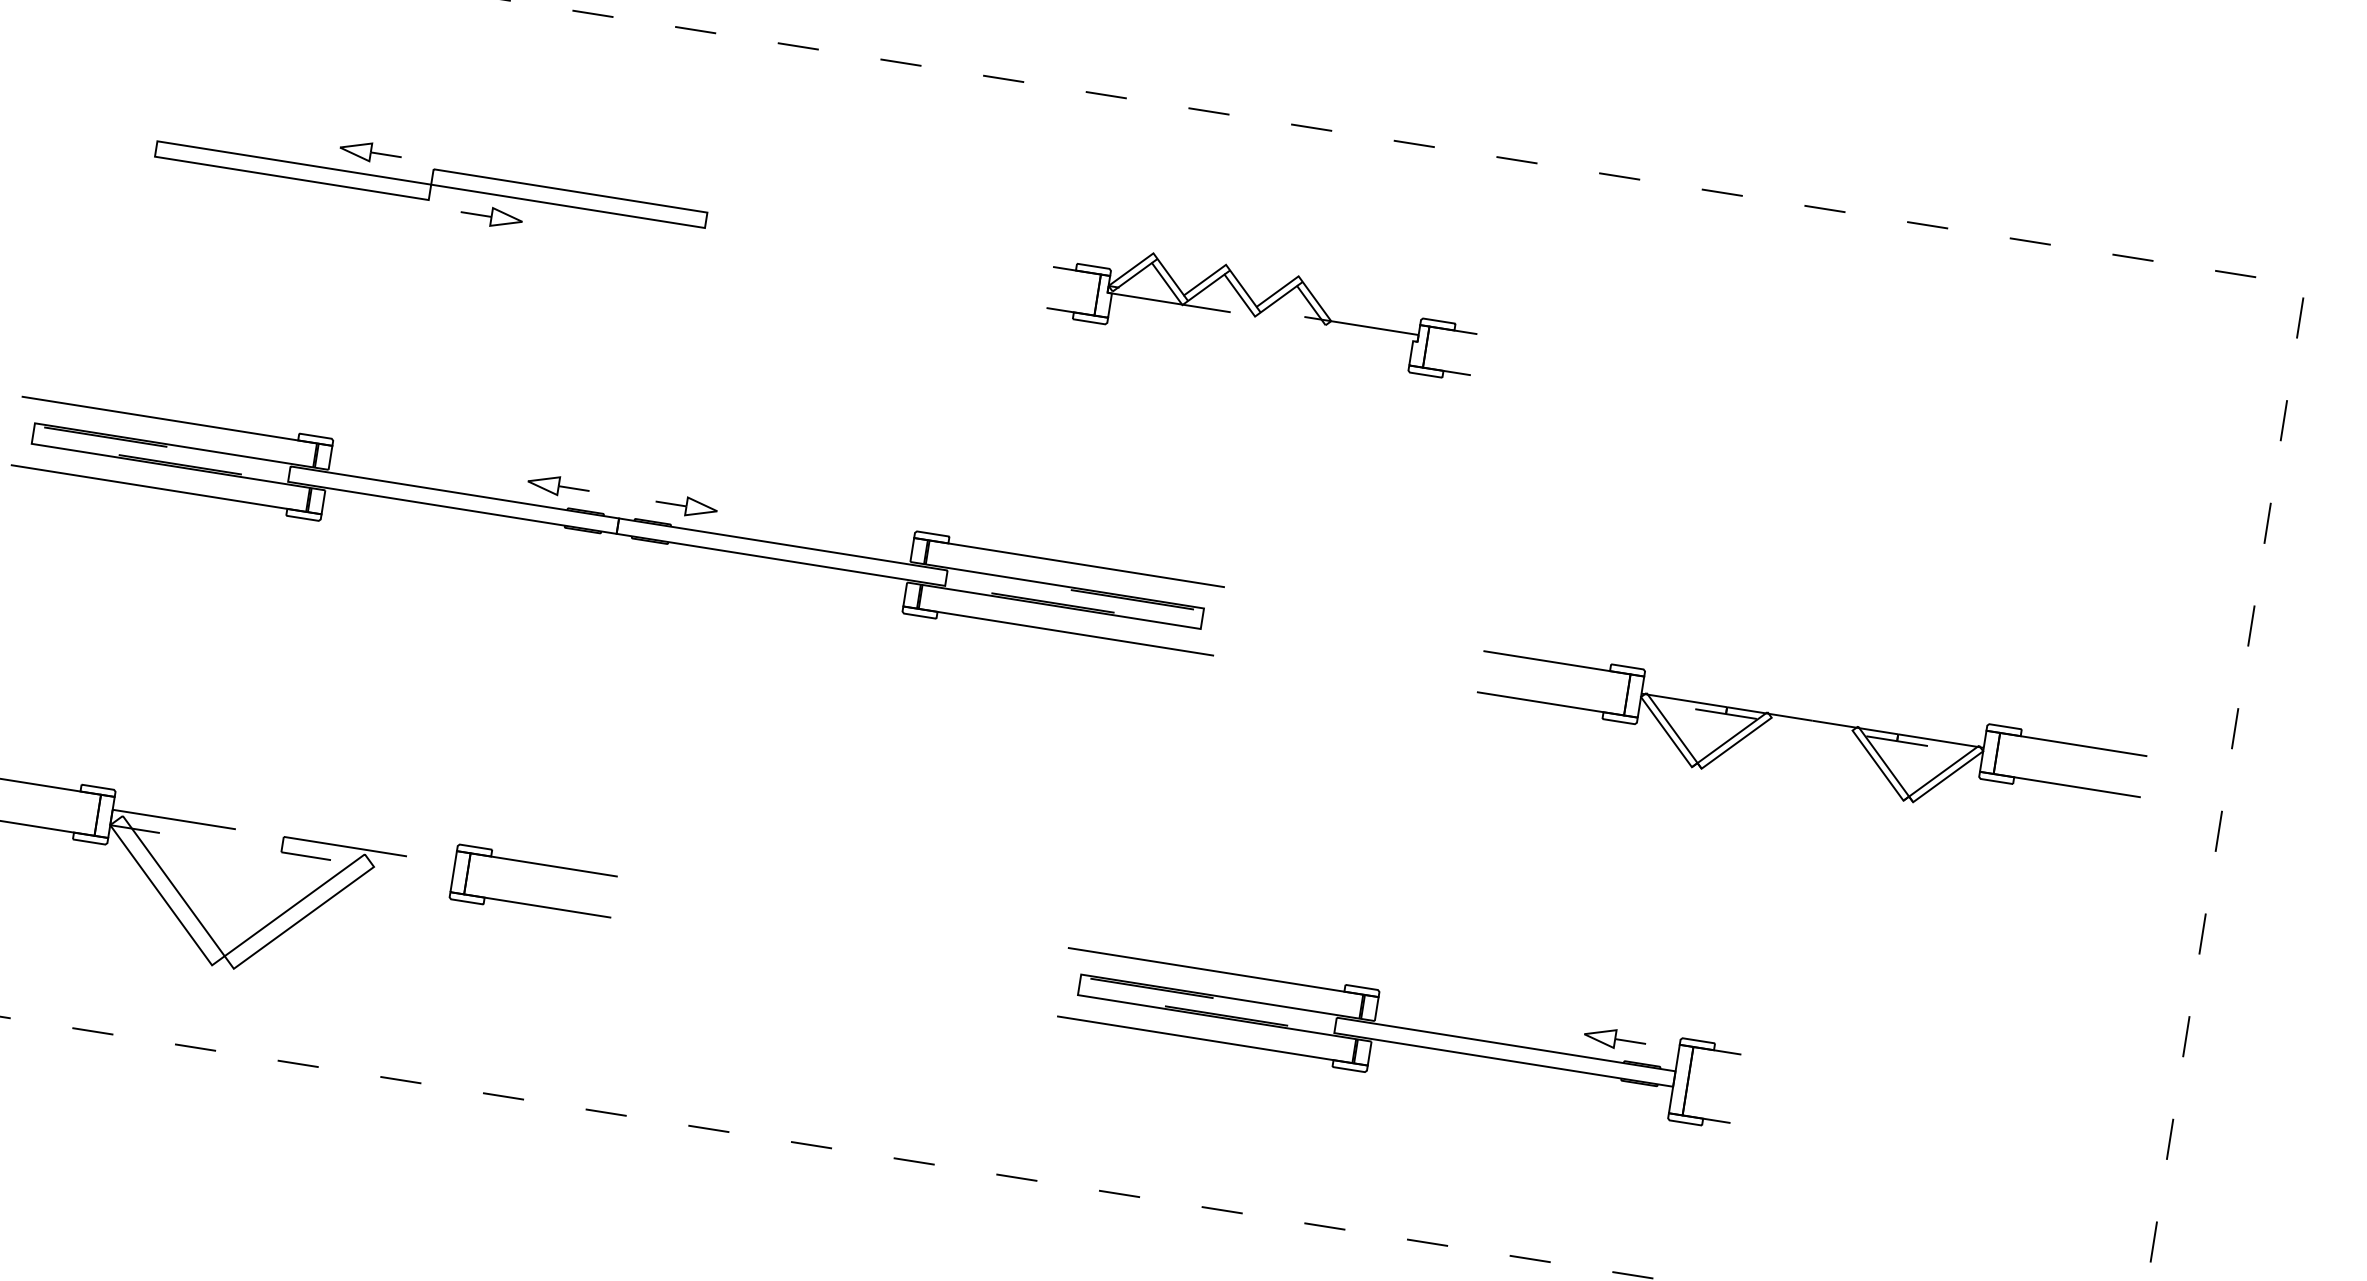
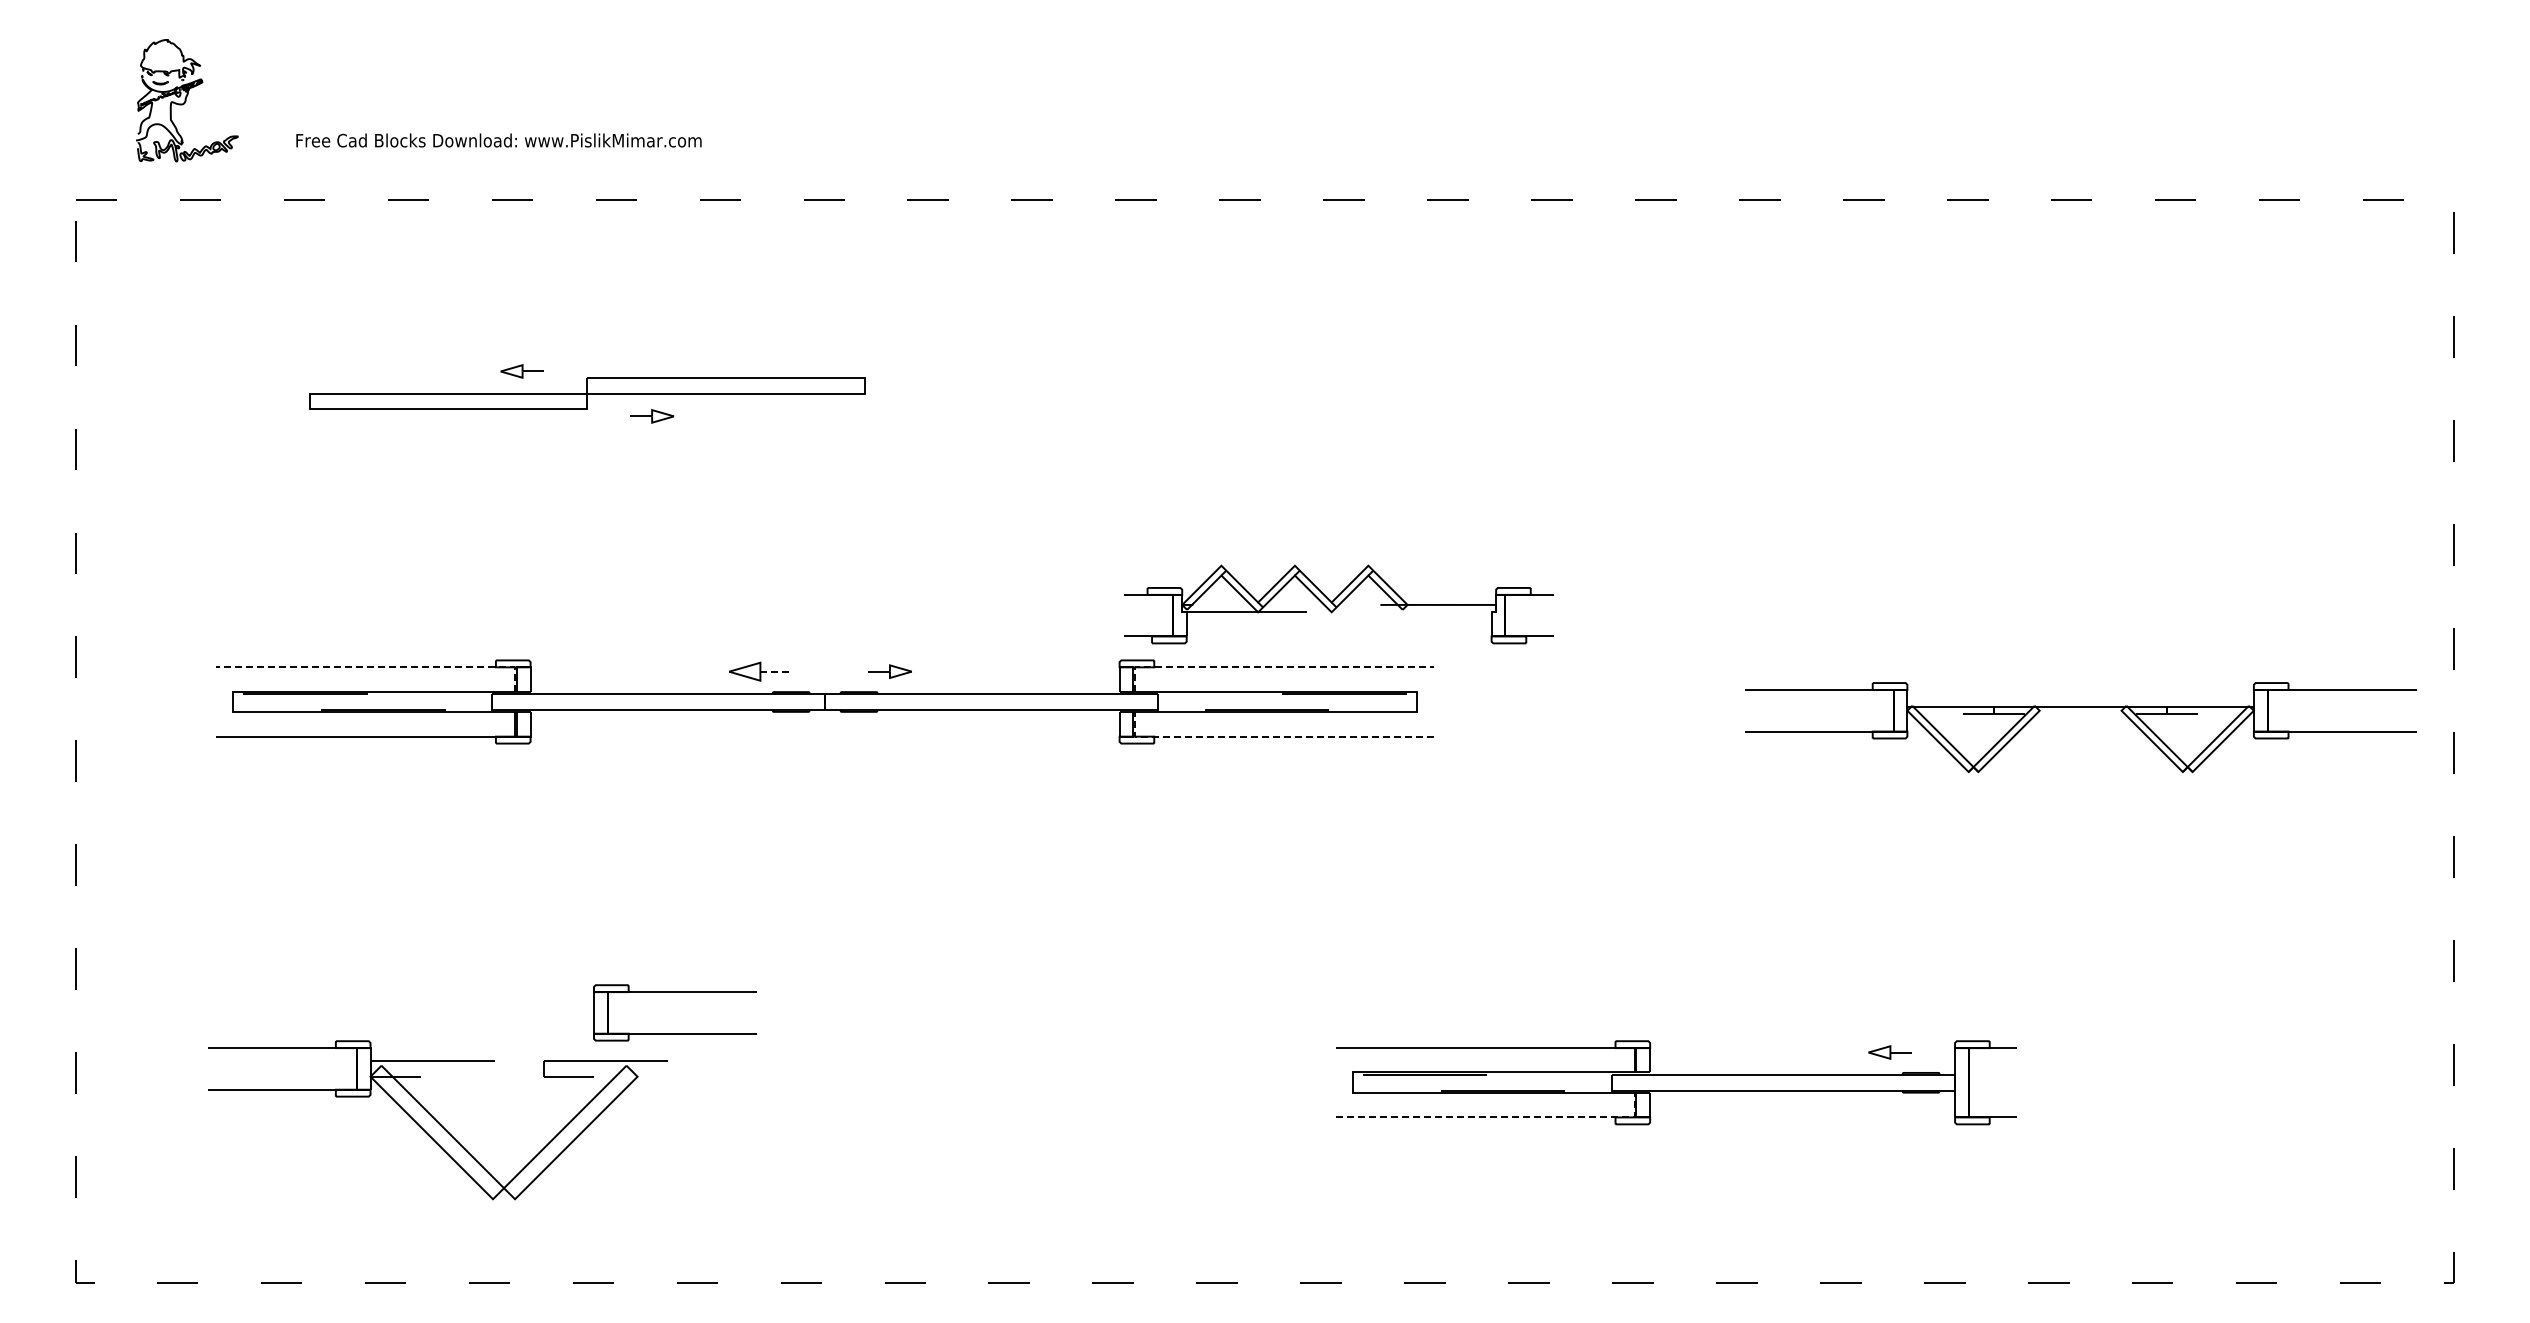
part: (370, 152) -> (522, 371), size x0.7
part: (492, 217) -> (652, 416), size x0.7
part: (1263, 309) -> (1338, 604), moved
line: (182, 422) -> (378, 667), solid -> dashed
line: (574, 488) -> (776, 671), solid -> dashed
part: (687, 506) -> (890, 671), size x0.7
line: (1064, 561) -> (1271, 667), solid -> dashed
line: (1053, 630) -> (1271, 736), solid -> dashed
part: (1812, 720) -> (2080, 707), moved
part: (536, 864) -> (674, 992), moved
part: (1615, 1039) -> (1890, 1052), size x0.7
line: (1217, 1041) -> (1498, 1117), solid -> dashed

